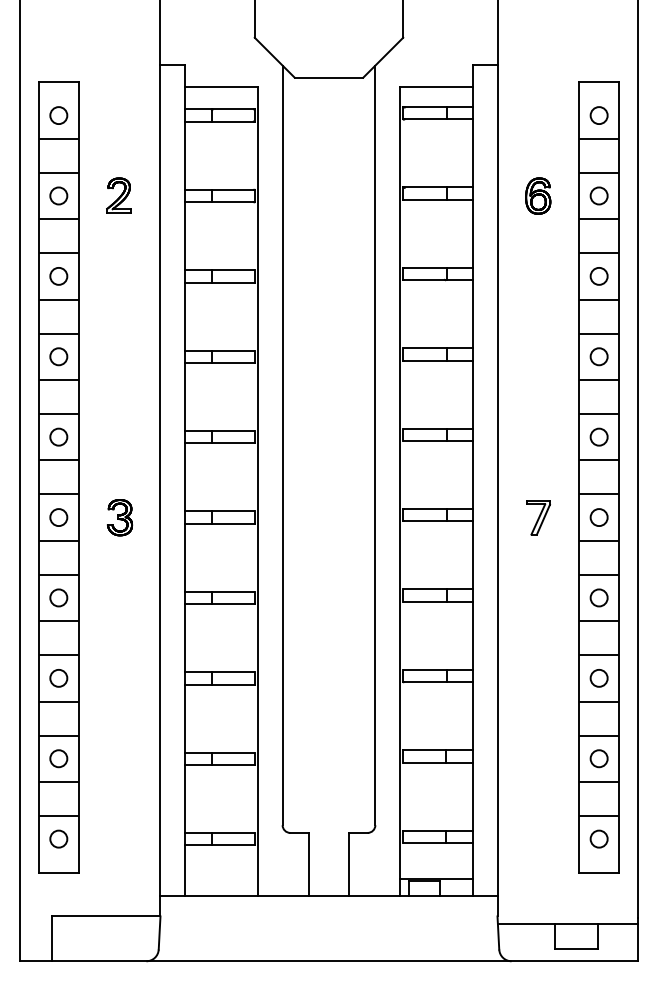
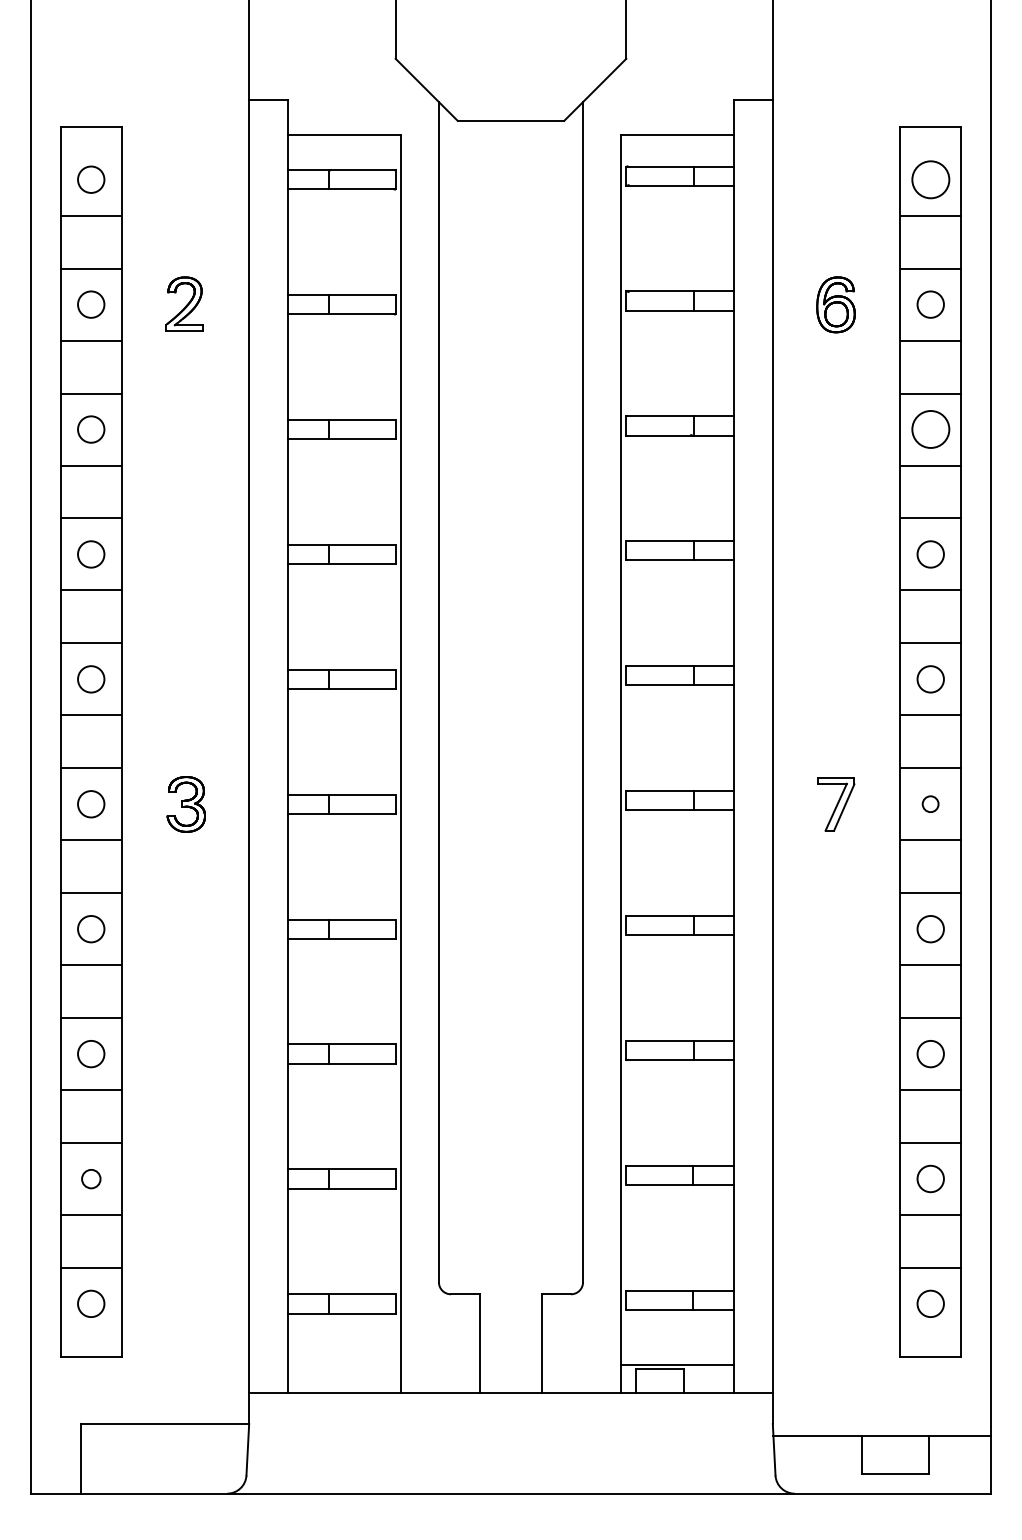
circle: (598, 115) -> (929, 179), size x1.4
circle: (598, 276) -> (929, 429), size x1.4
circle: (598, 517) -> (929, 804), size x0.6
circle: (58, 758) -> (90, 1178), size x0.7

